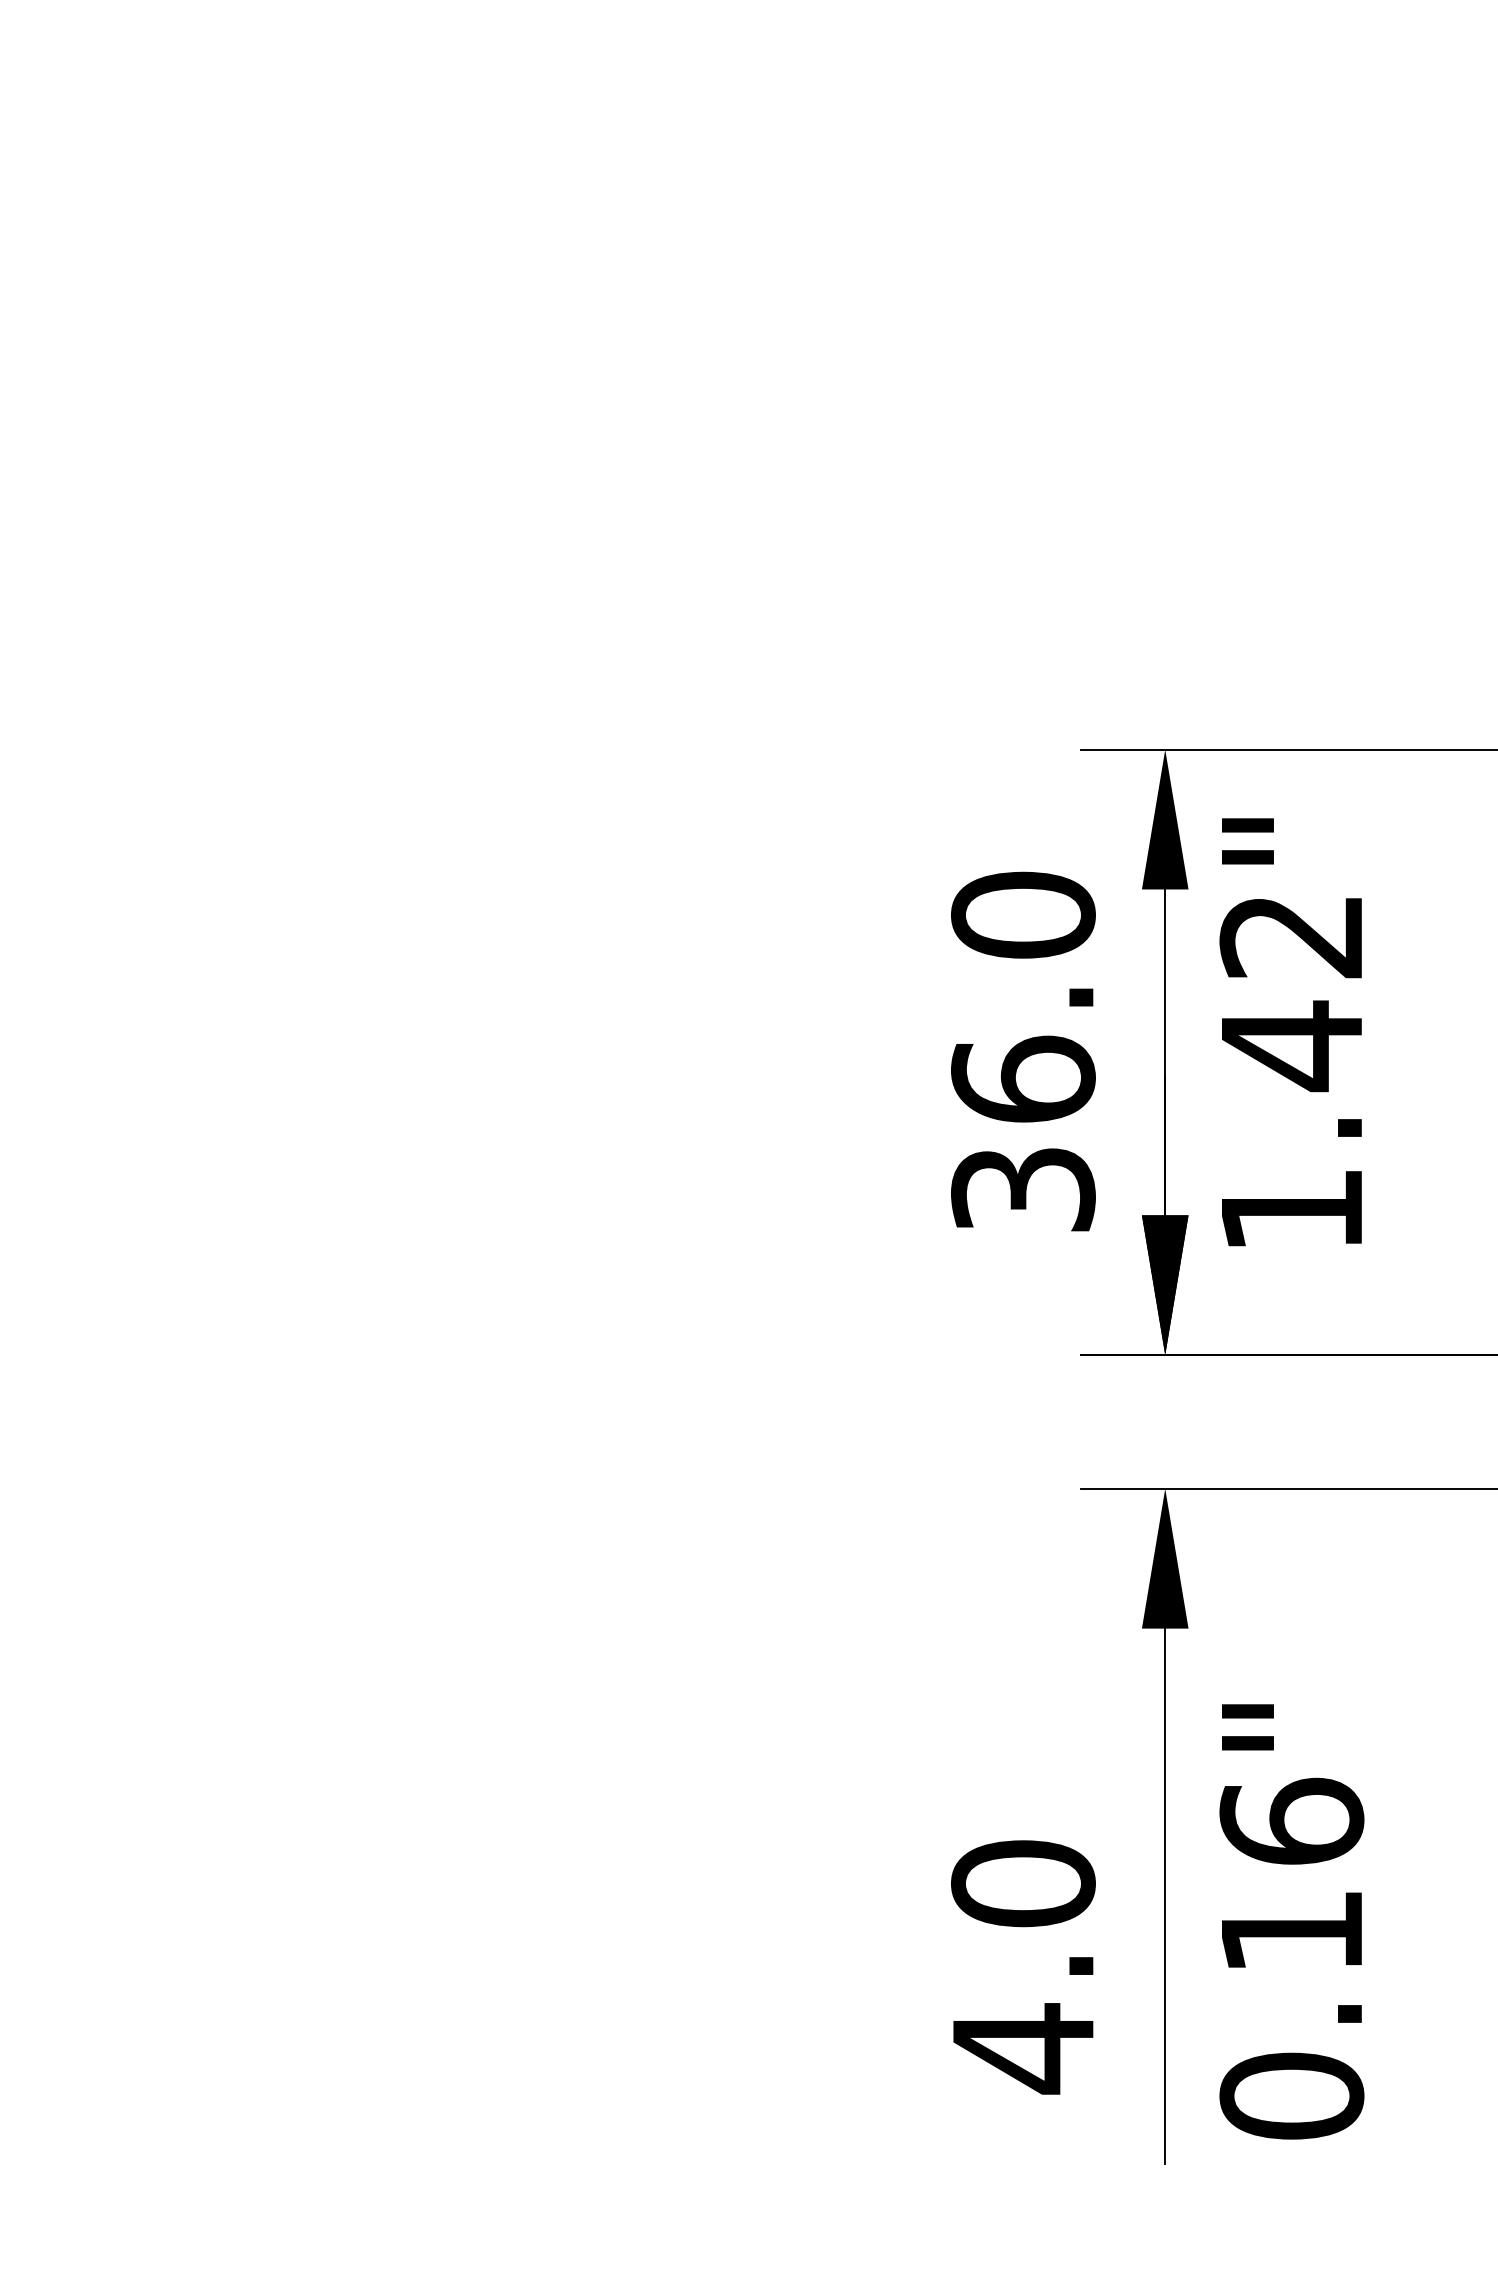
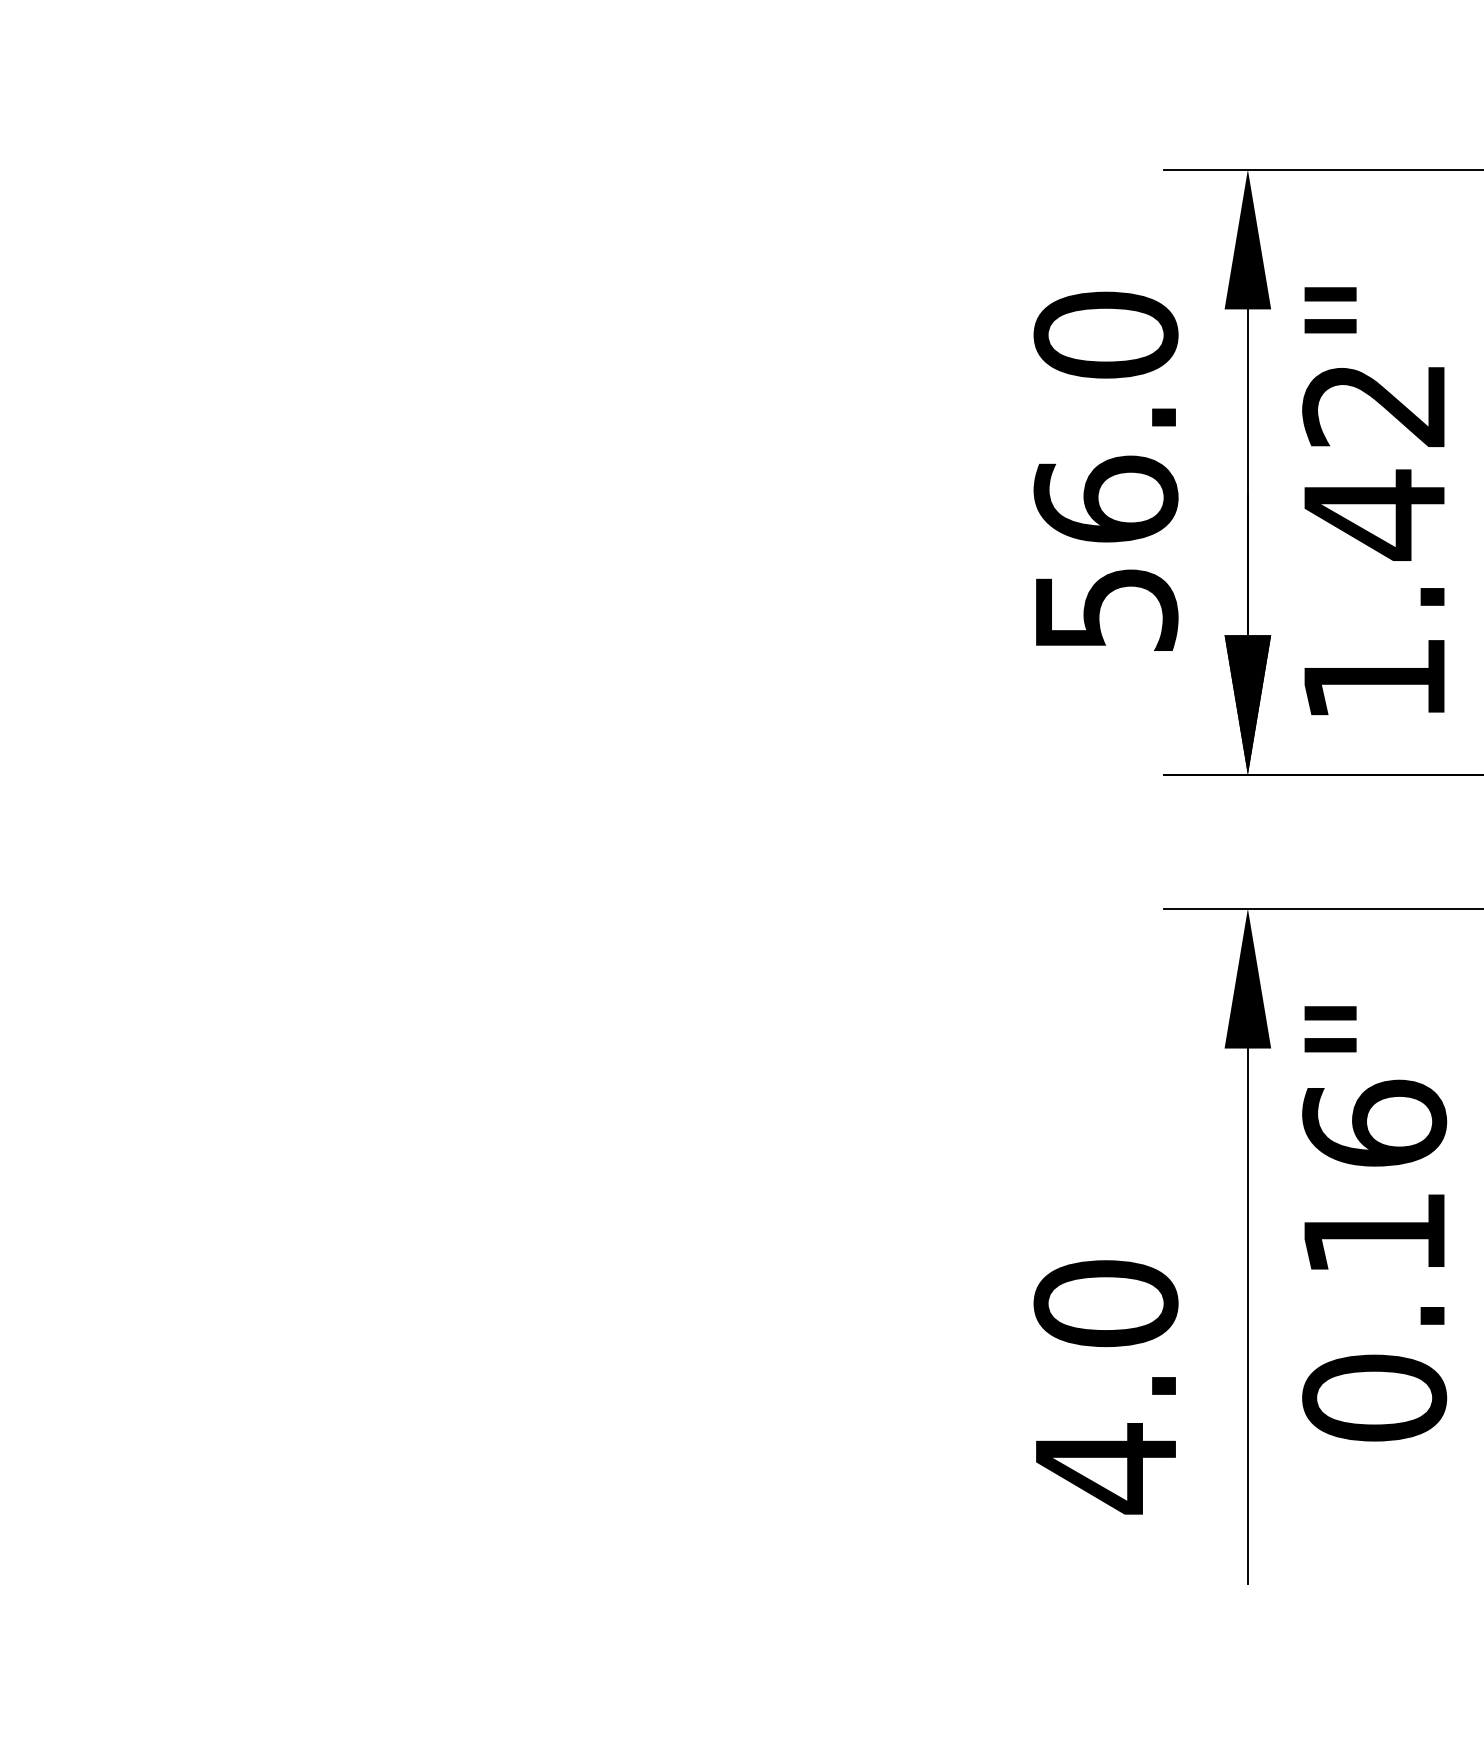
text: (1290, 1032) -> (1373, 501), moved
text: (1023, 1189) -> (1106, 609), 36.0 -> 56.0
text: (1291, 1921) -> (1374, 1223), moved

